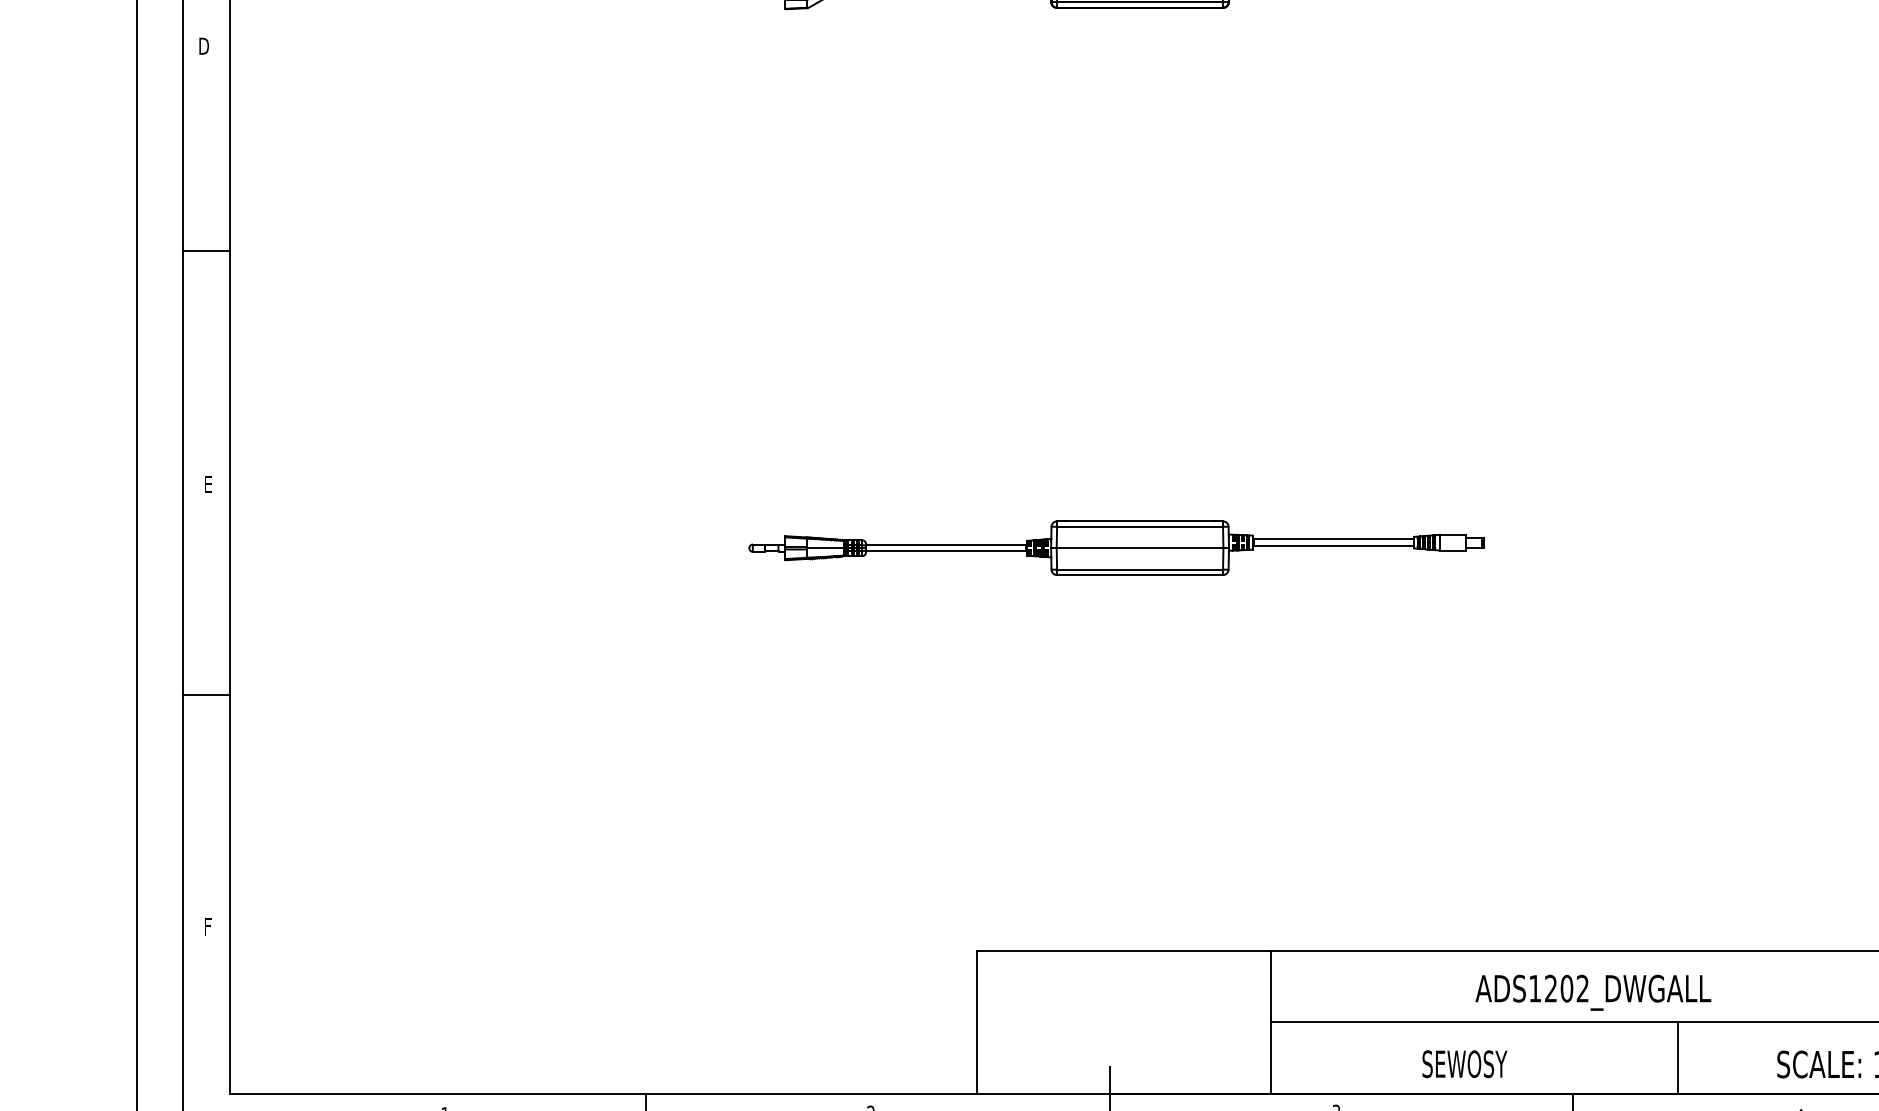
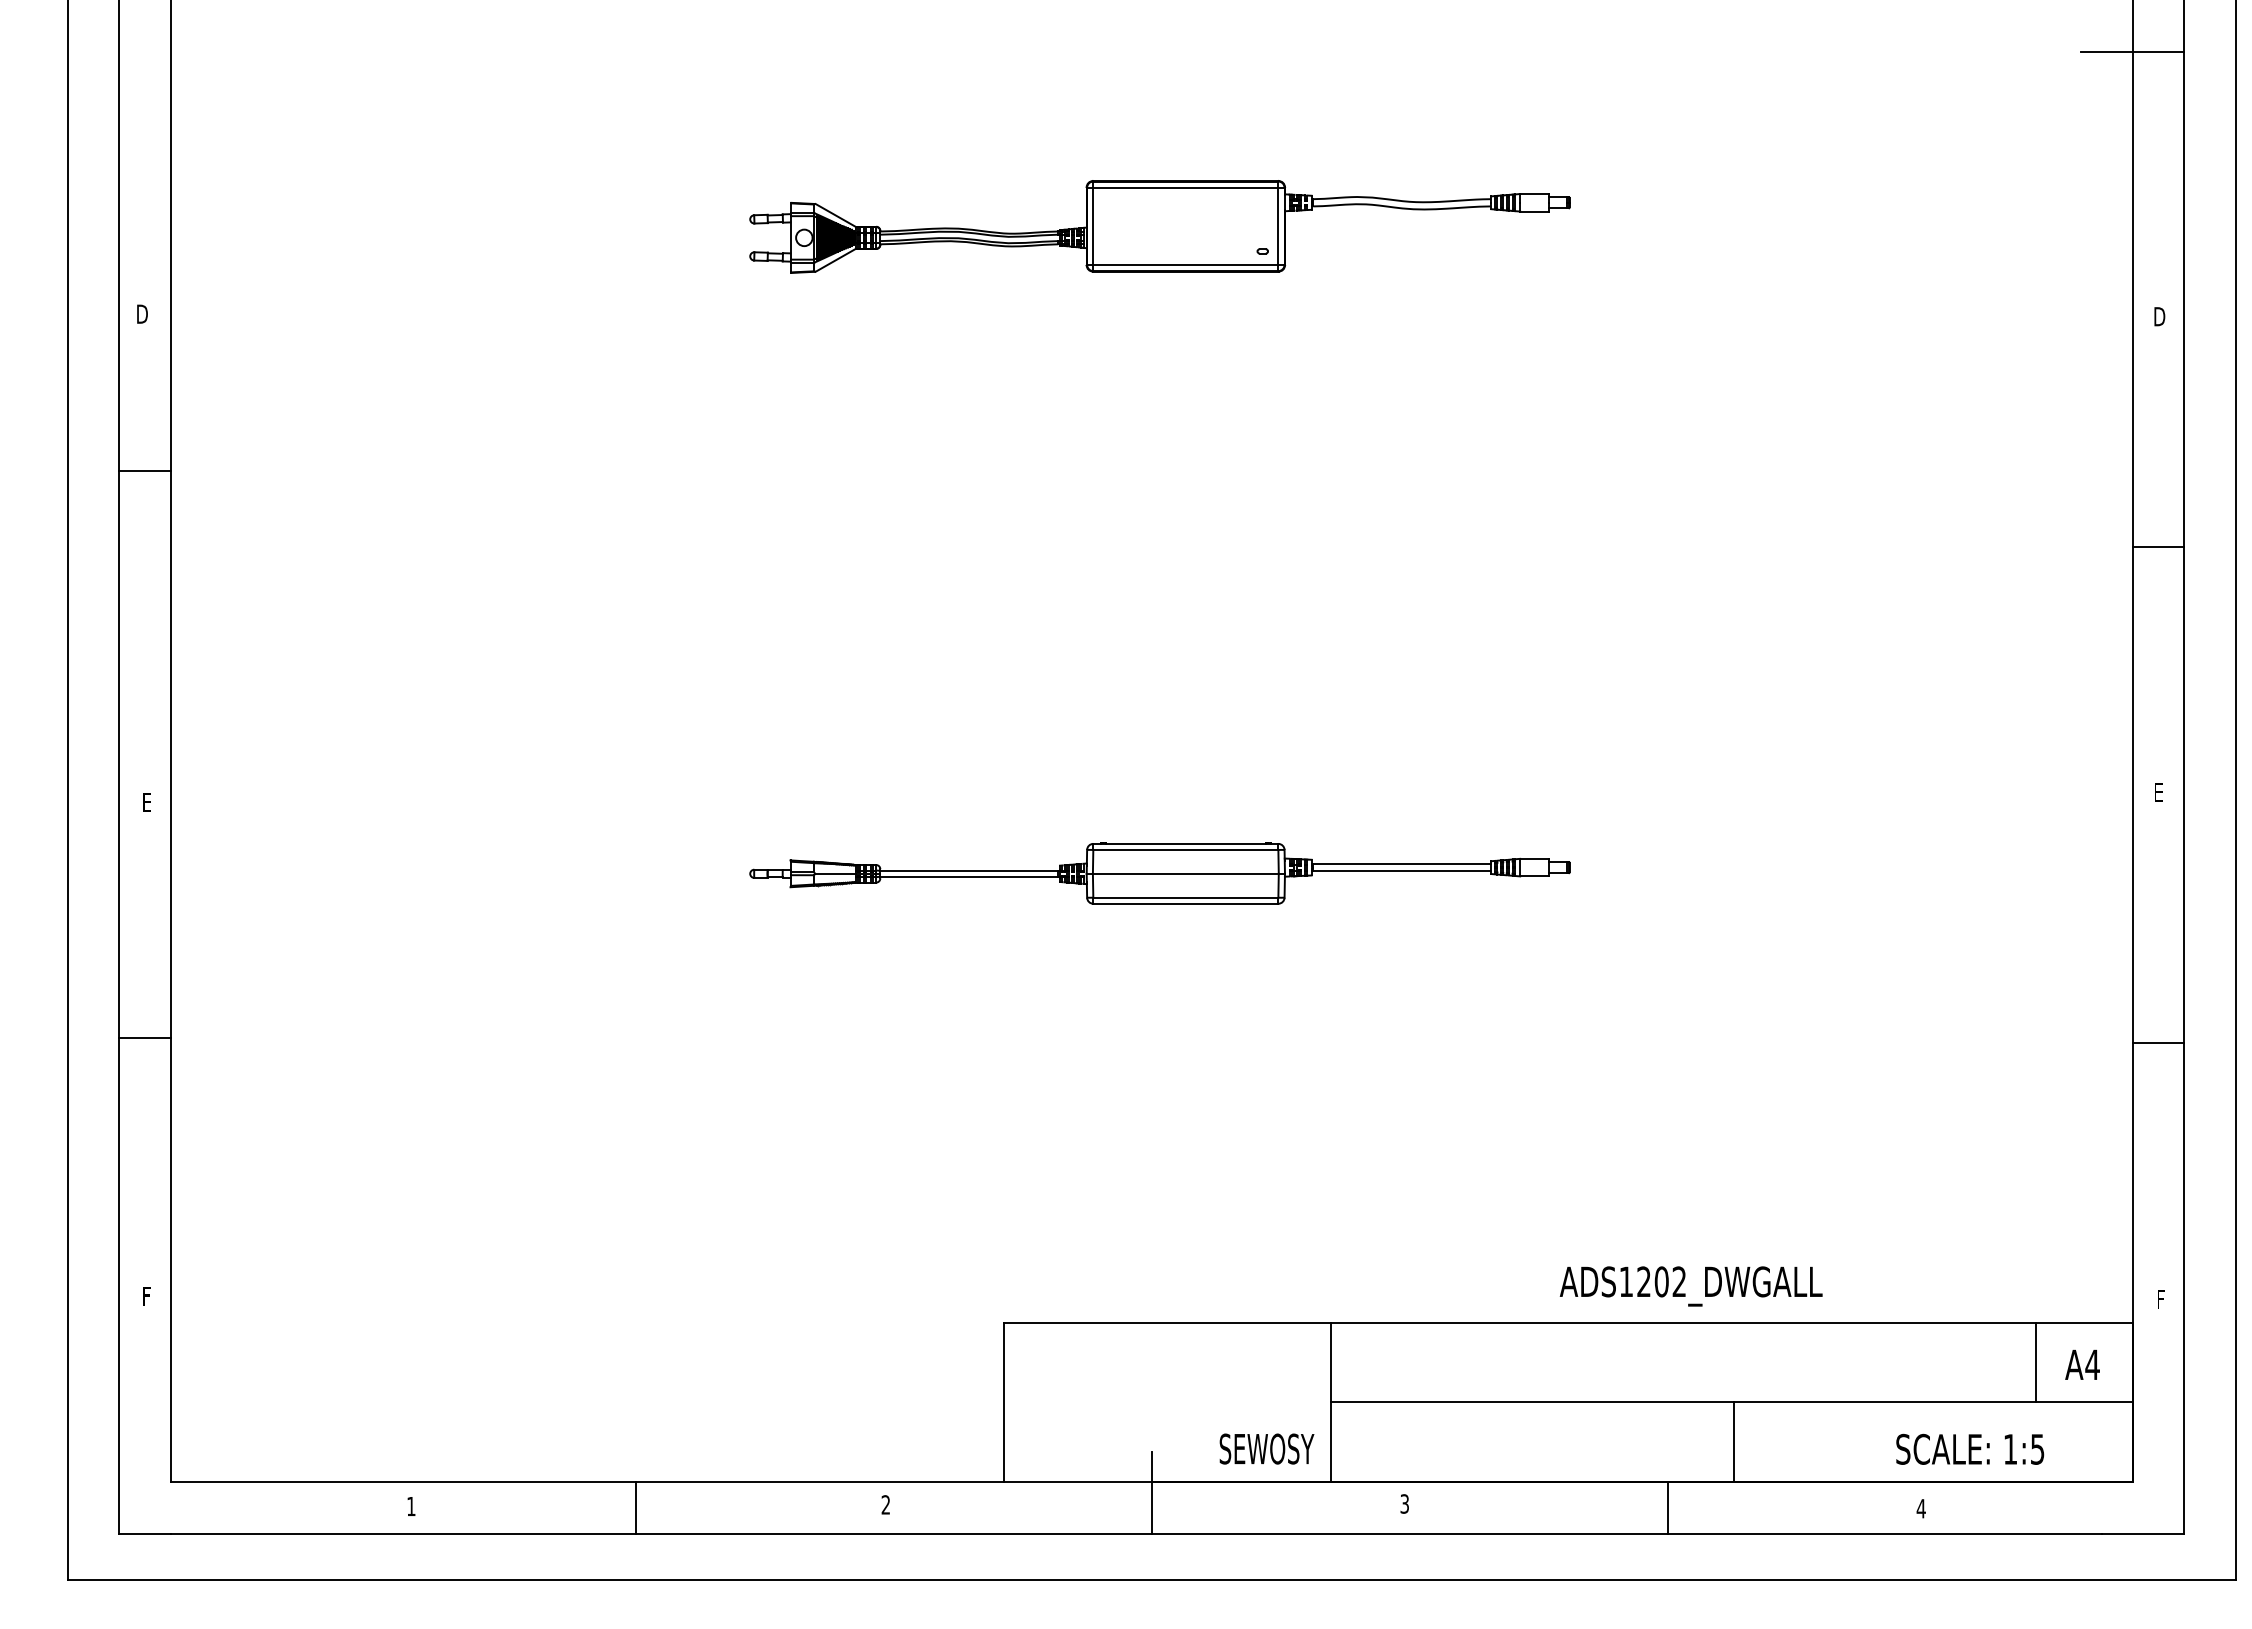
line: (205, 251) -> (144, 471), moved
text: (1592, 992) -> (1690, 1286), moved
line: (1677, 1057) -> (1734, 1441), moved
text: (1464, 1063) -> (1266, 1448), moved

